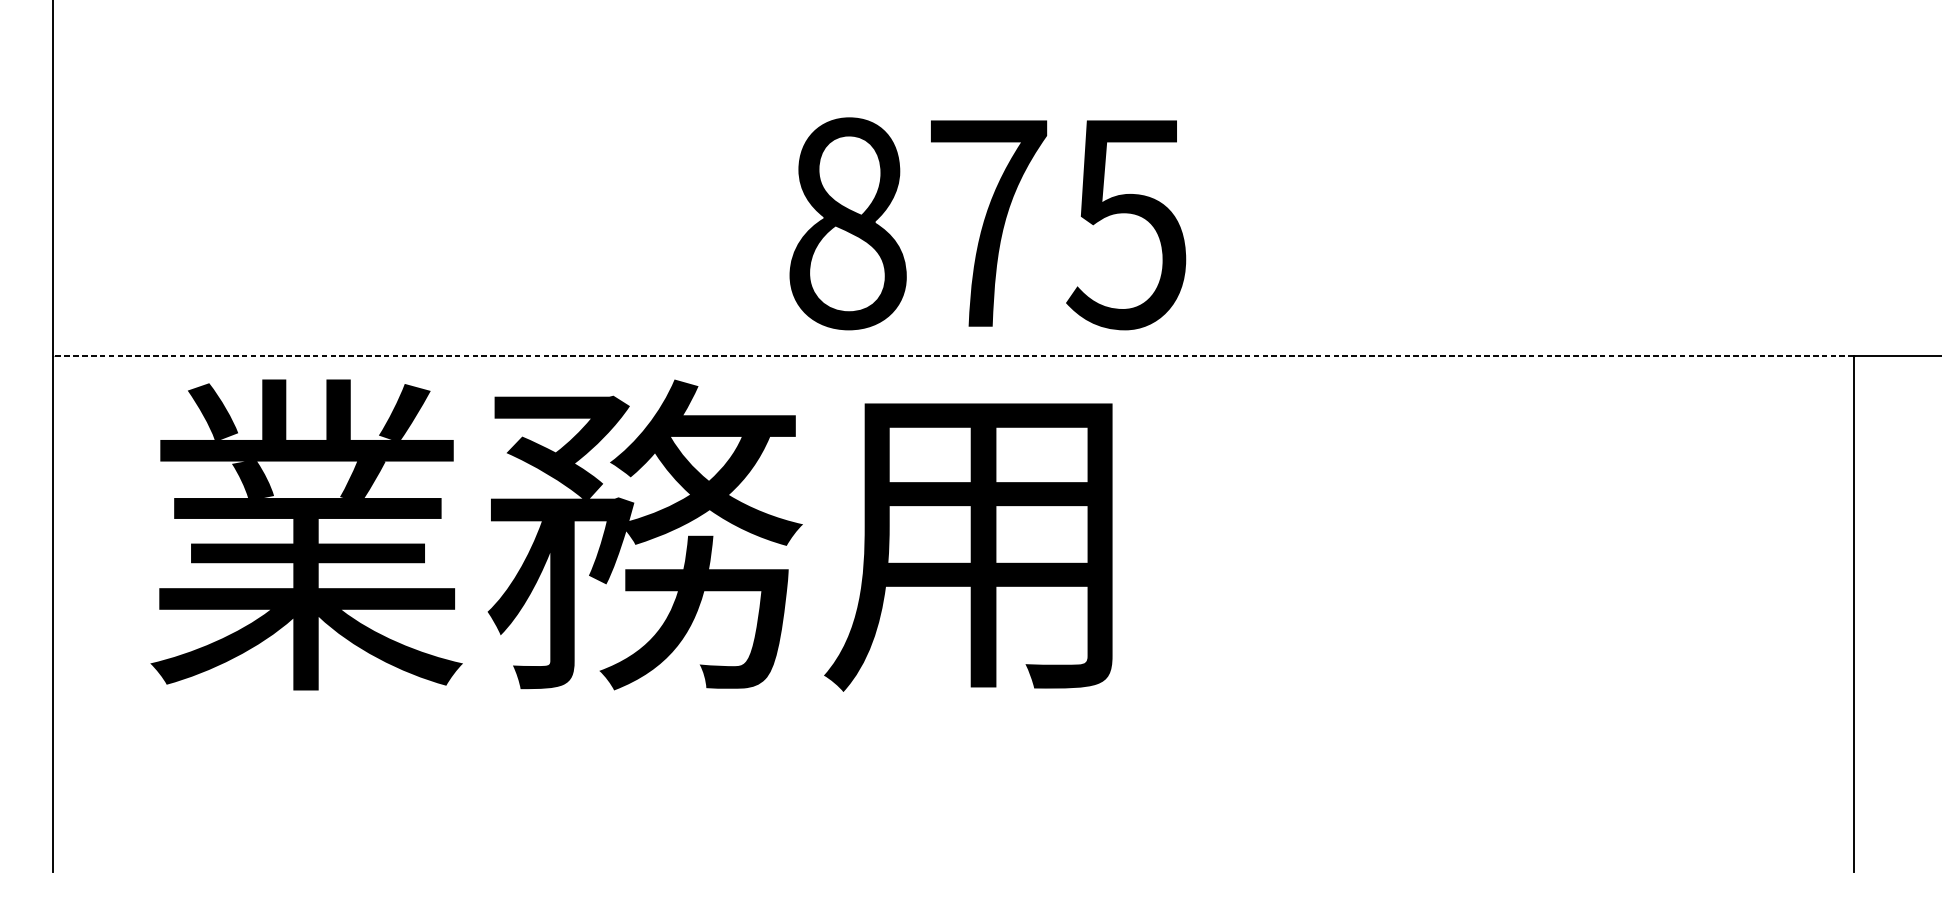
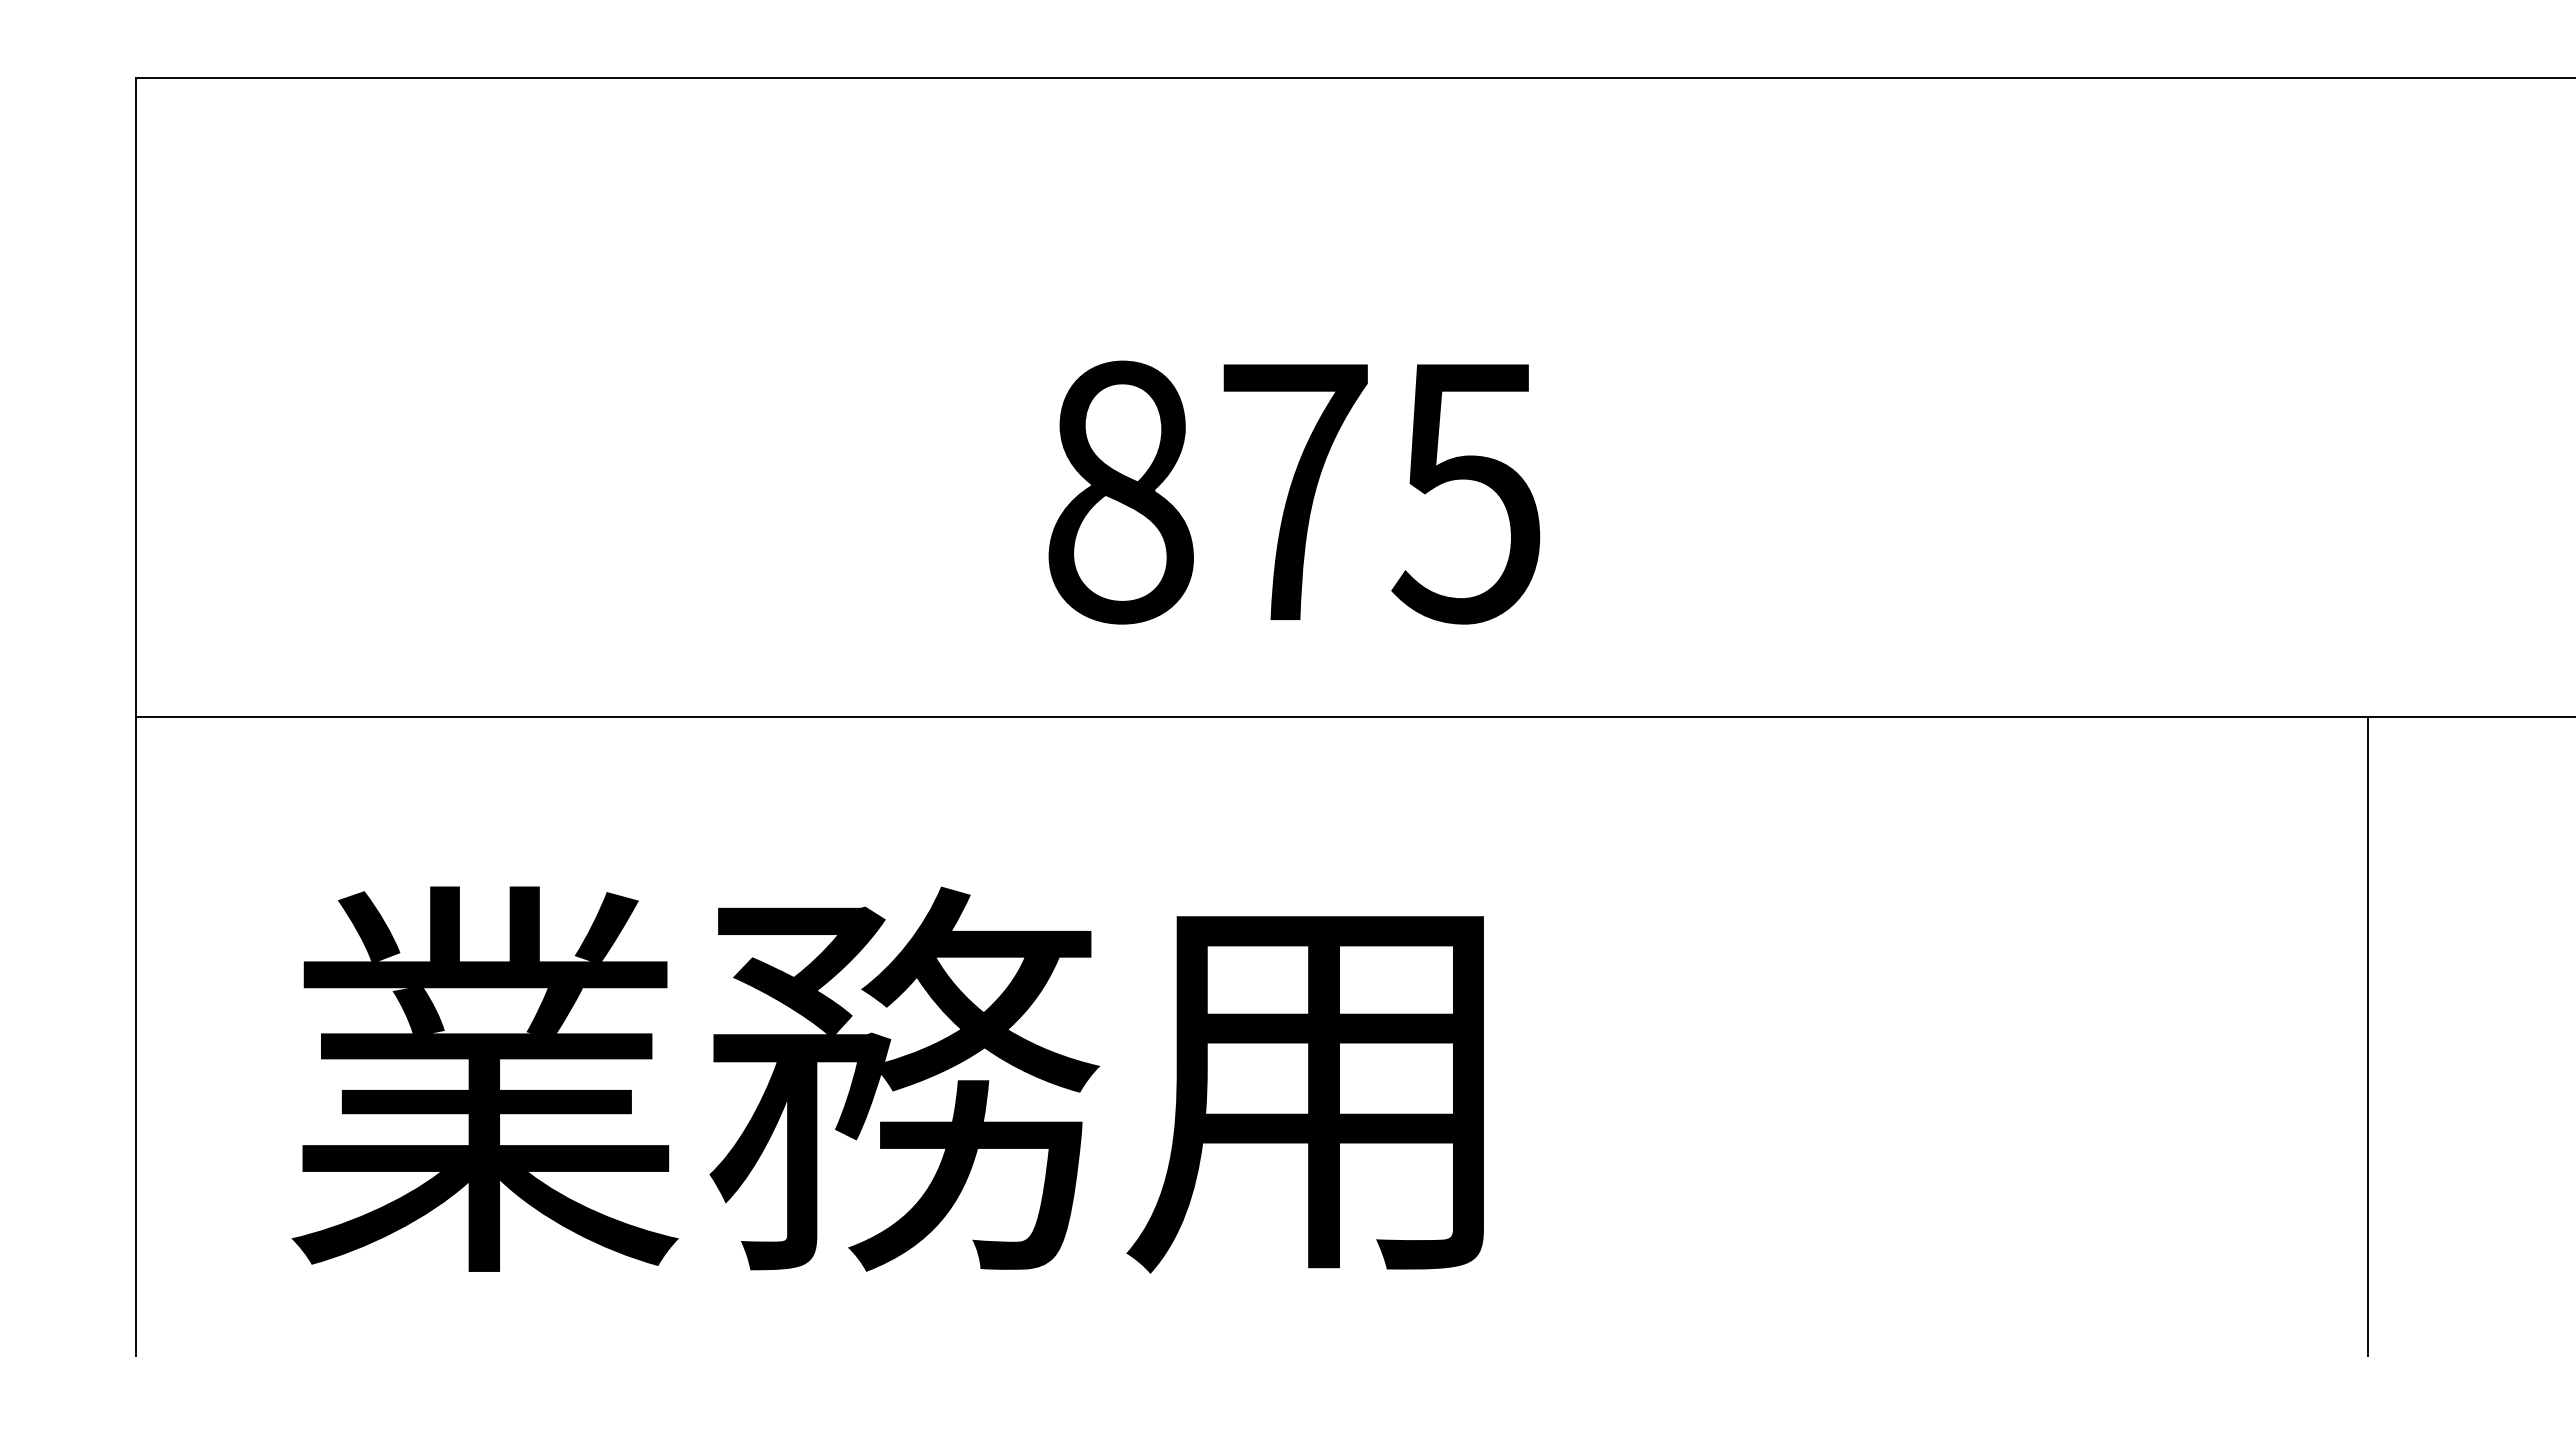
text: (987, 223) -> (1294, 492), moved
line: (954, 356) -> (1252, 716), dashed -> solid
text: (631, 535) -> (887, 1079), moved

